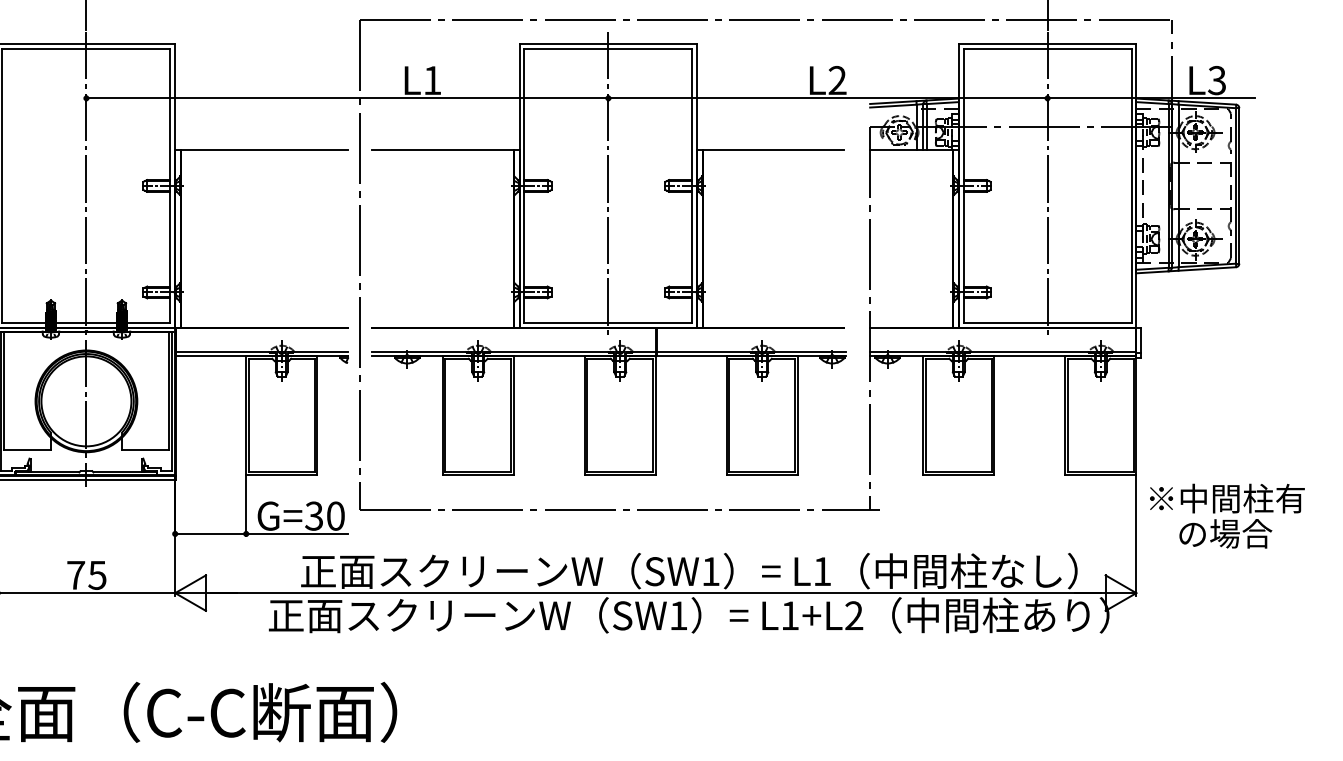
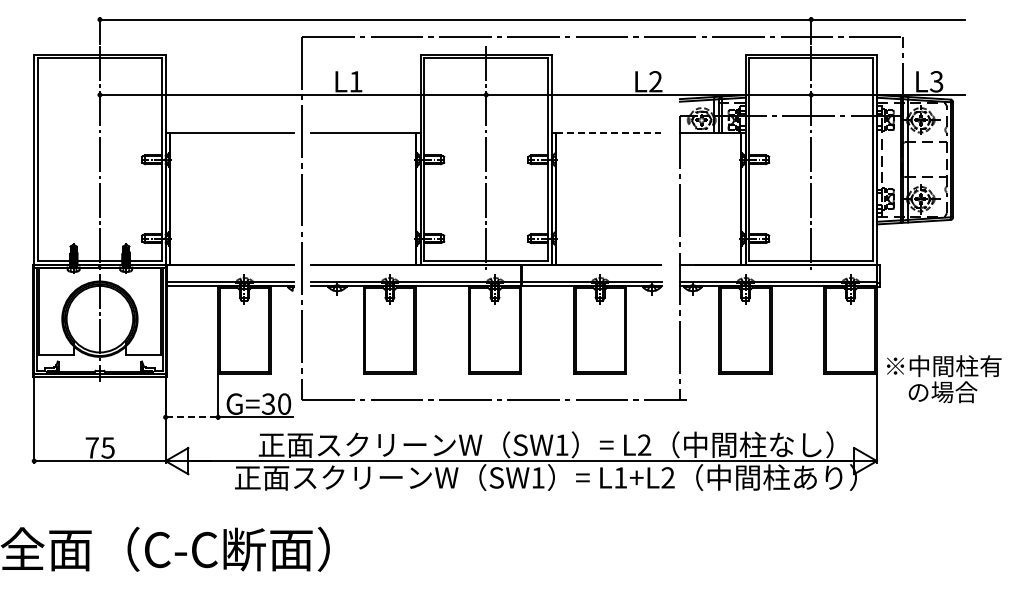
line: (773, 150) -> (608, 133), solid -> dashed
text: (1227, 516) -> (944, 379), moved
line: (211, 534) -> (192, 417), solid -> dashed
text: (822, 570) -> (644, 444), L1 -> L2

